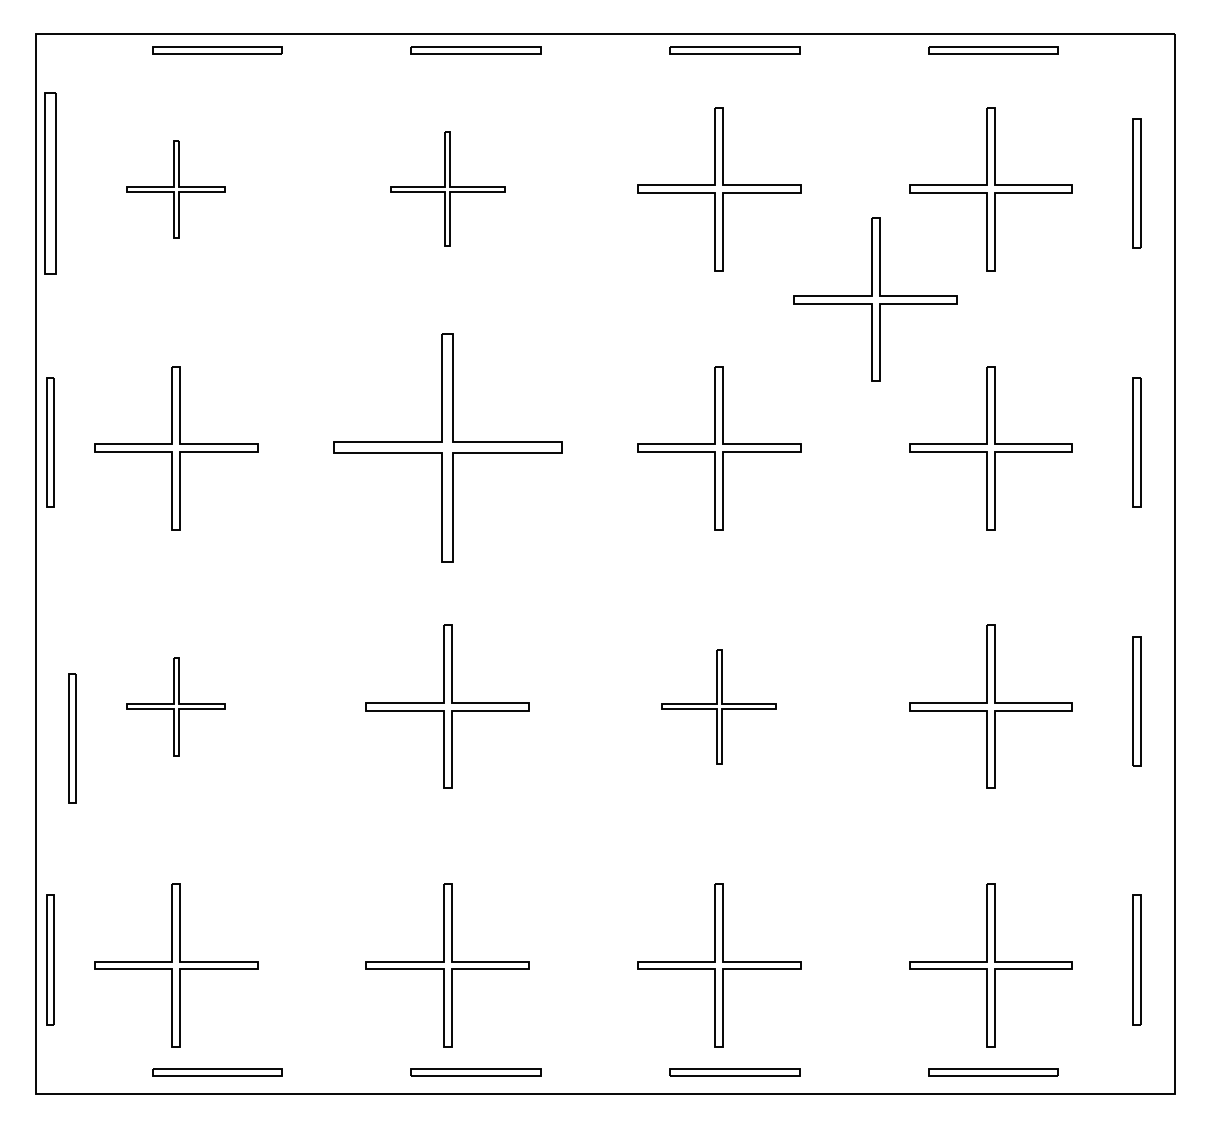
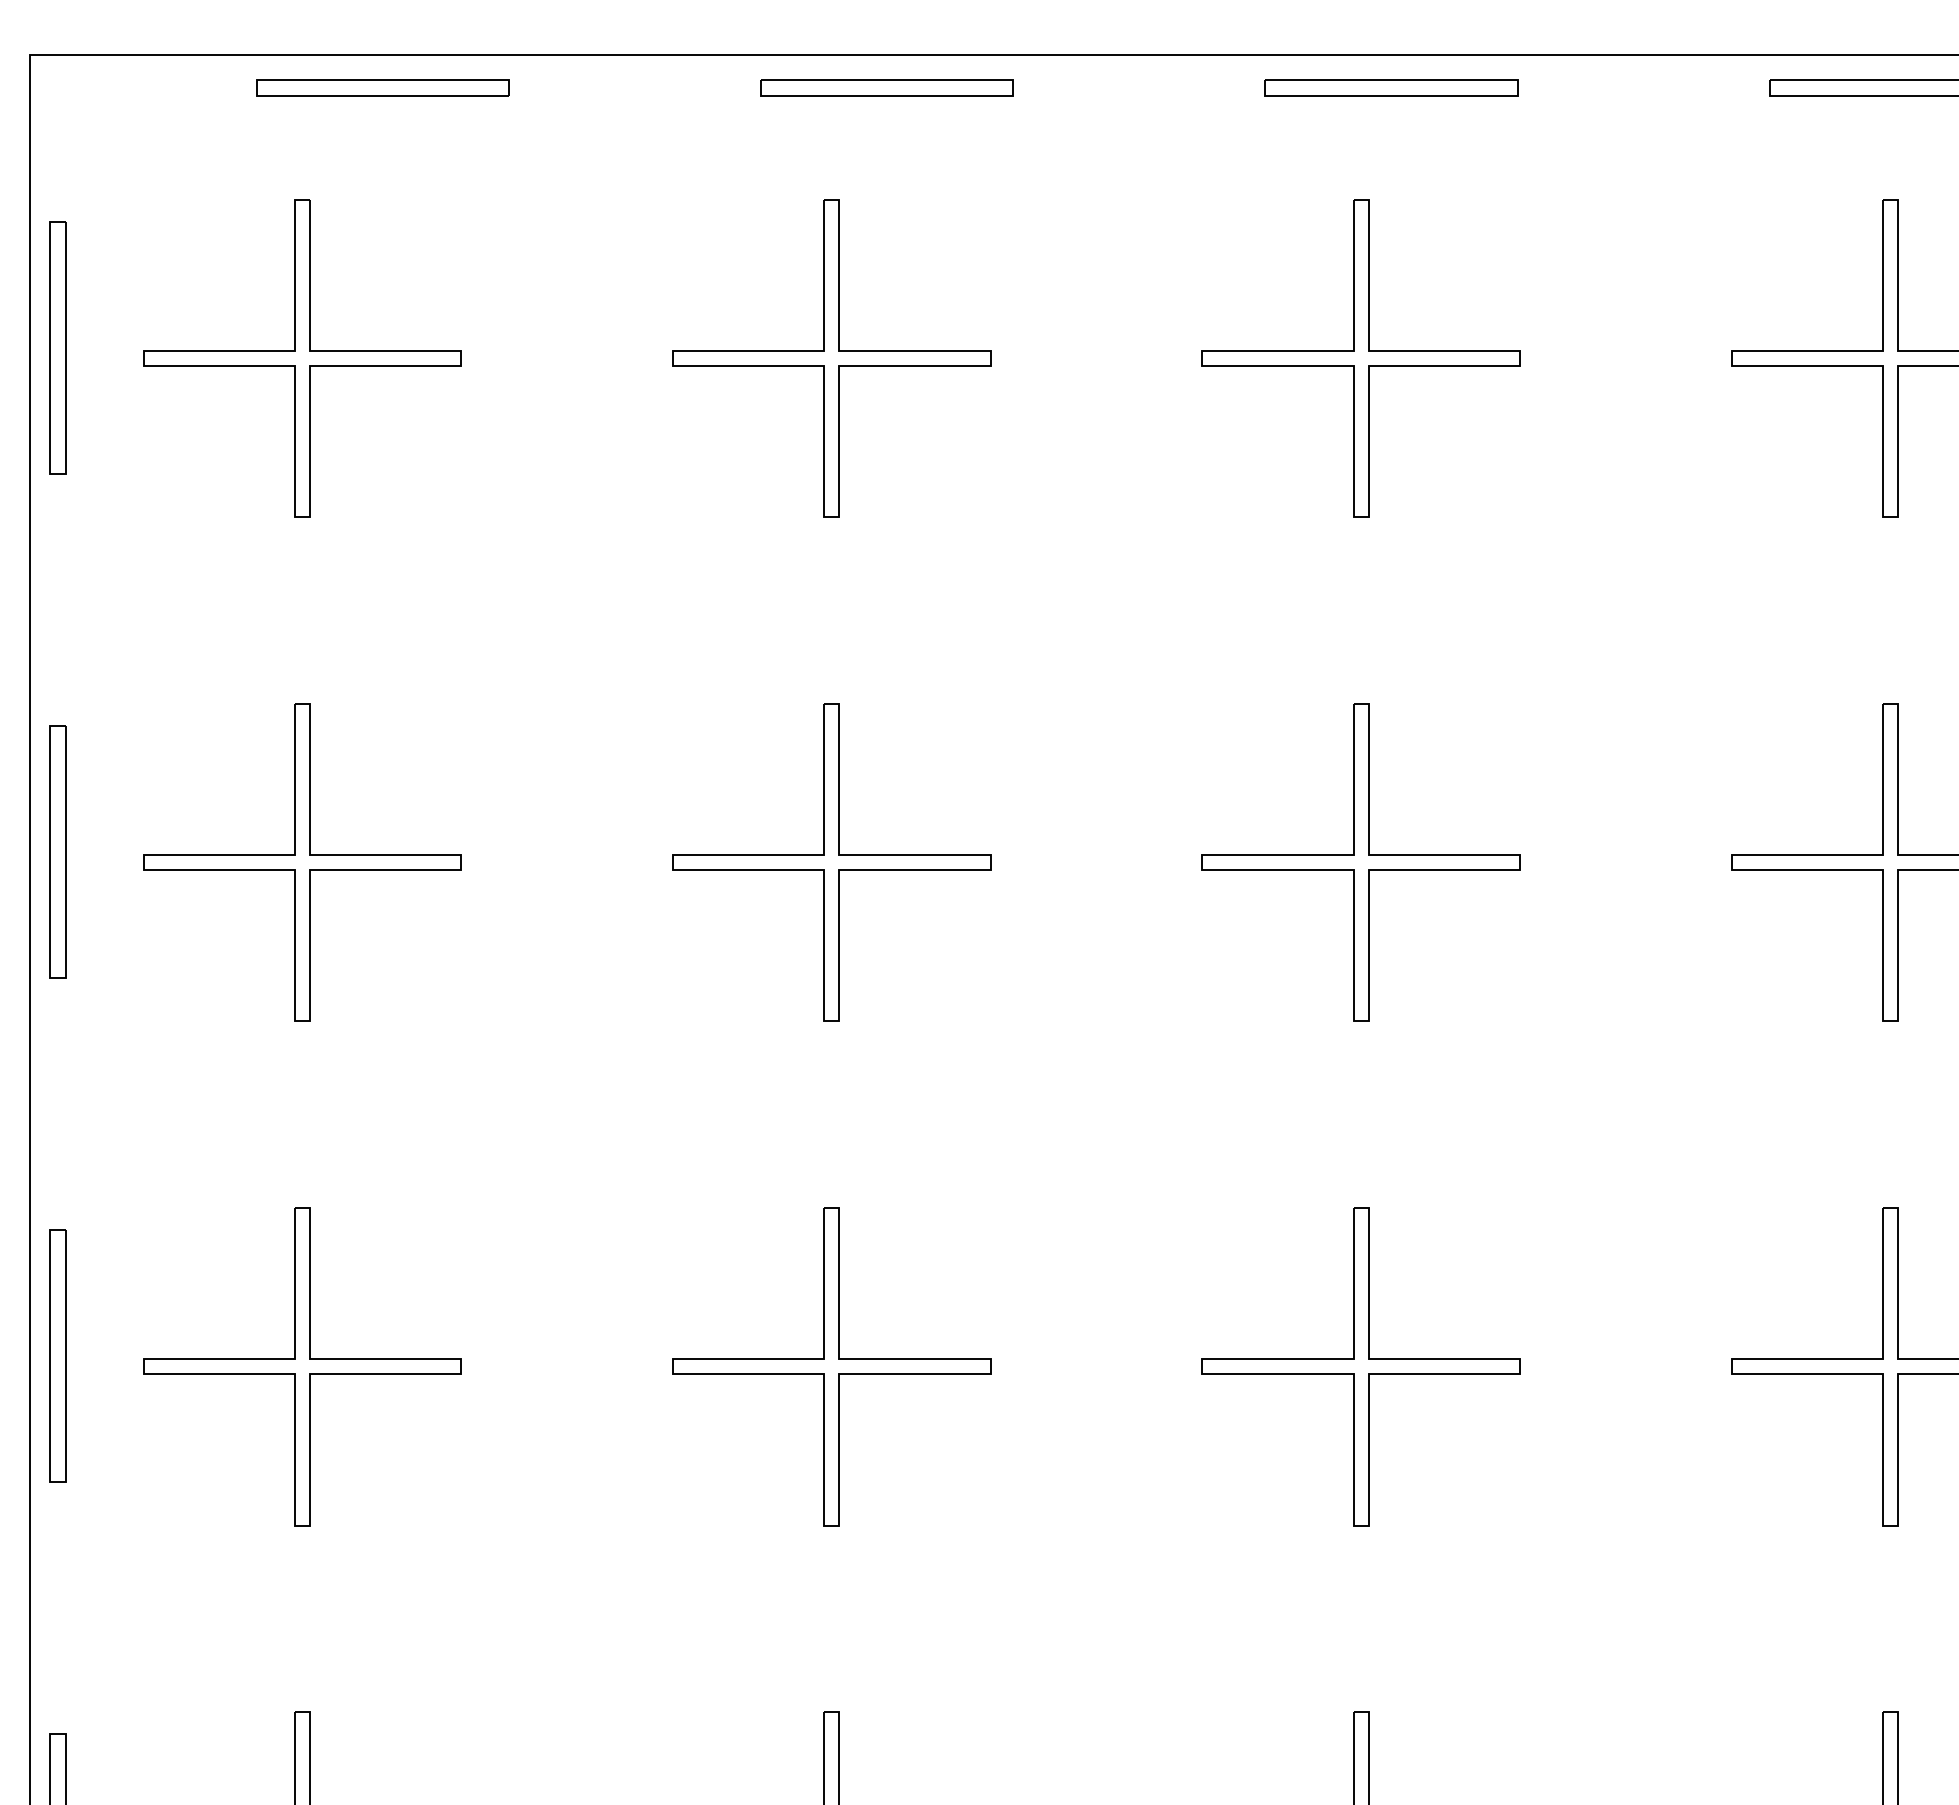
part: (50, 183) -> (57, 347), size x0.71
part: (176, 189) -> (303, 358), size x1.67
part: (447, 189) -> (831, 358), size x1.43
part: (875, 299) -> (1665, 573), removed
part: (447, 448) -> (831, 863), size x0.71
part: (176, 706) -> (303, 1366), size x1.67
part: (719, 706) -> (1361, 1366), size x1.43
part: (72, 738) -> (57, 1356), moved

